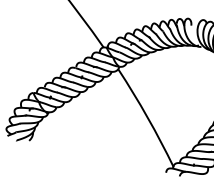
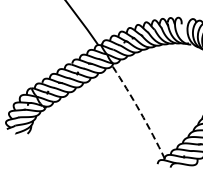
arc: (148, 117) -> (140, 111), solid -> dashed

